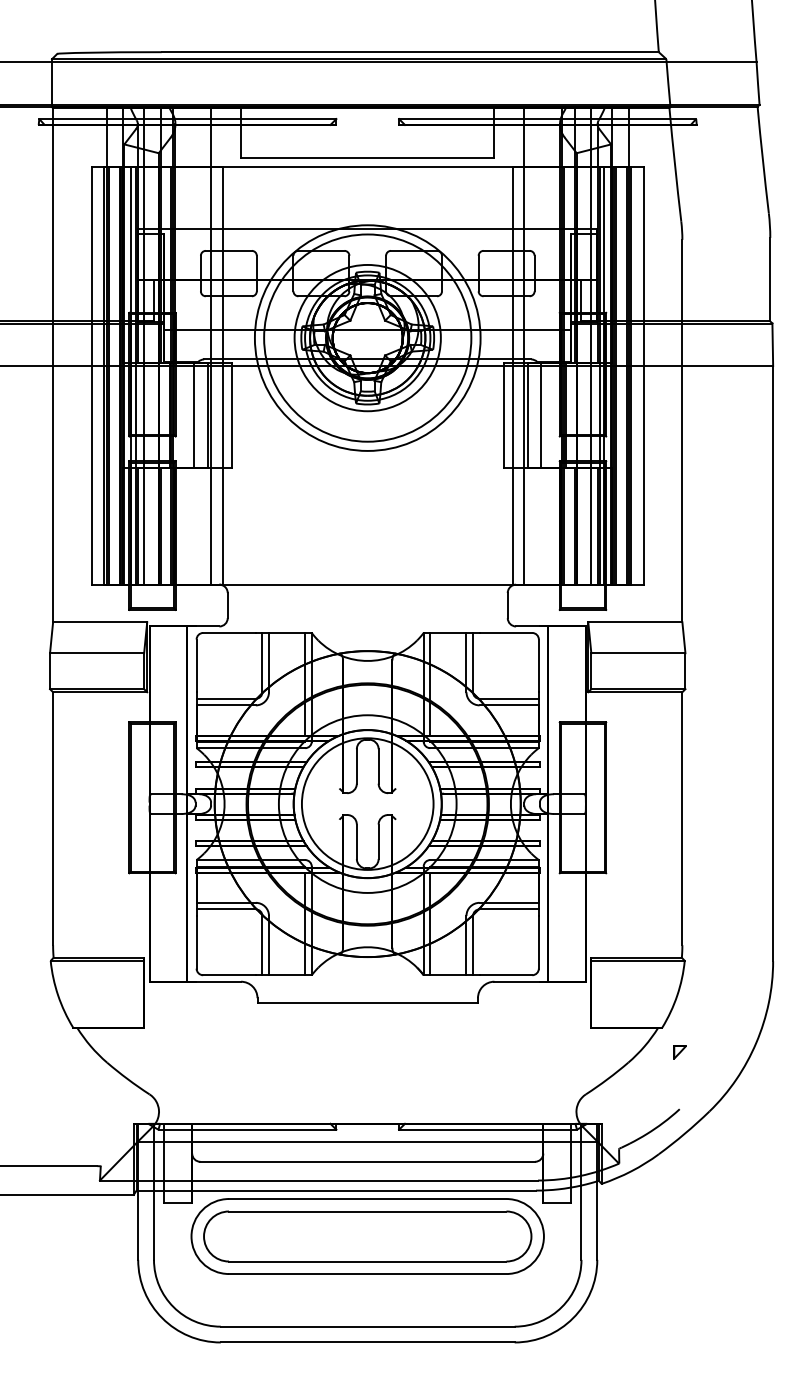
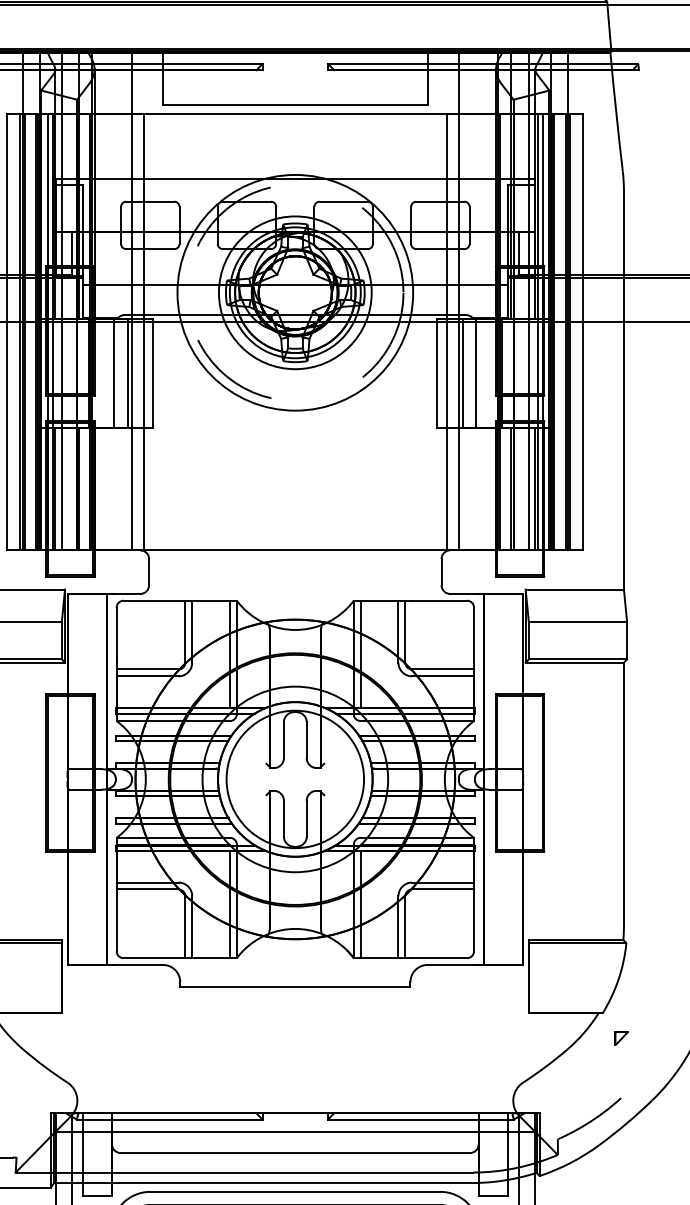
circle: (367, 337) -> (295, 292), solid -> dashed

